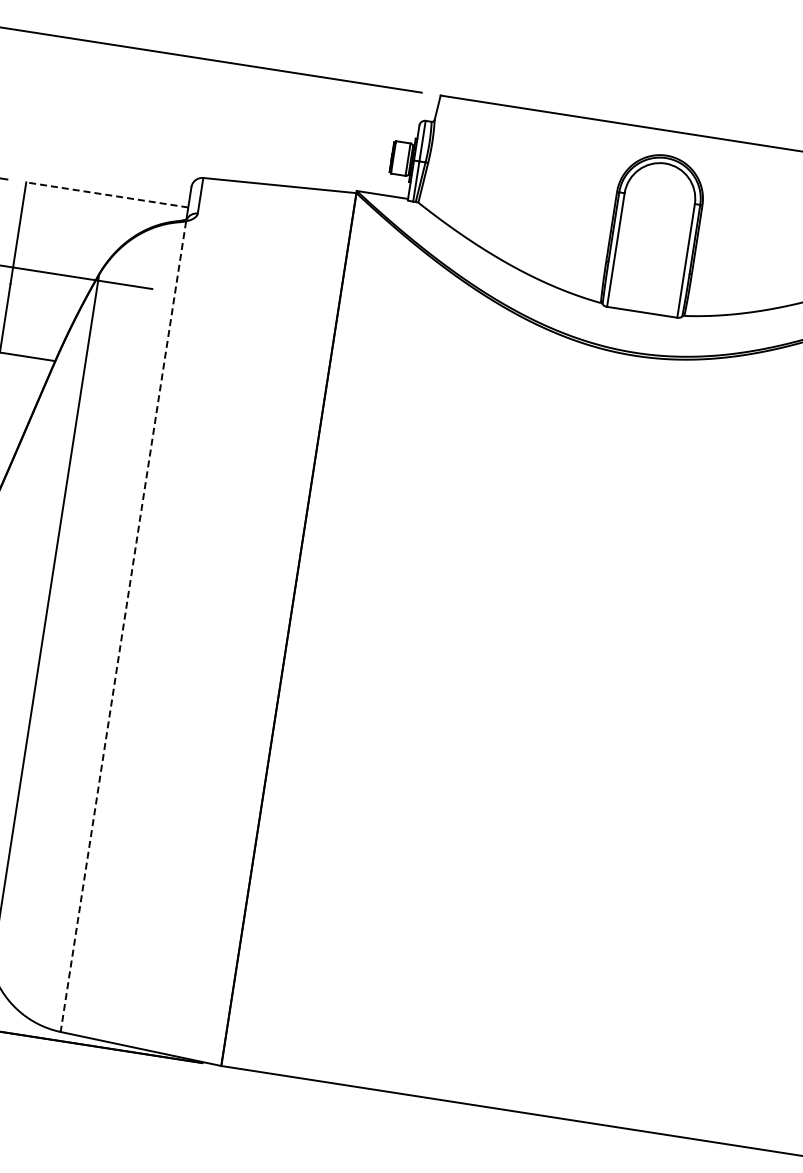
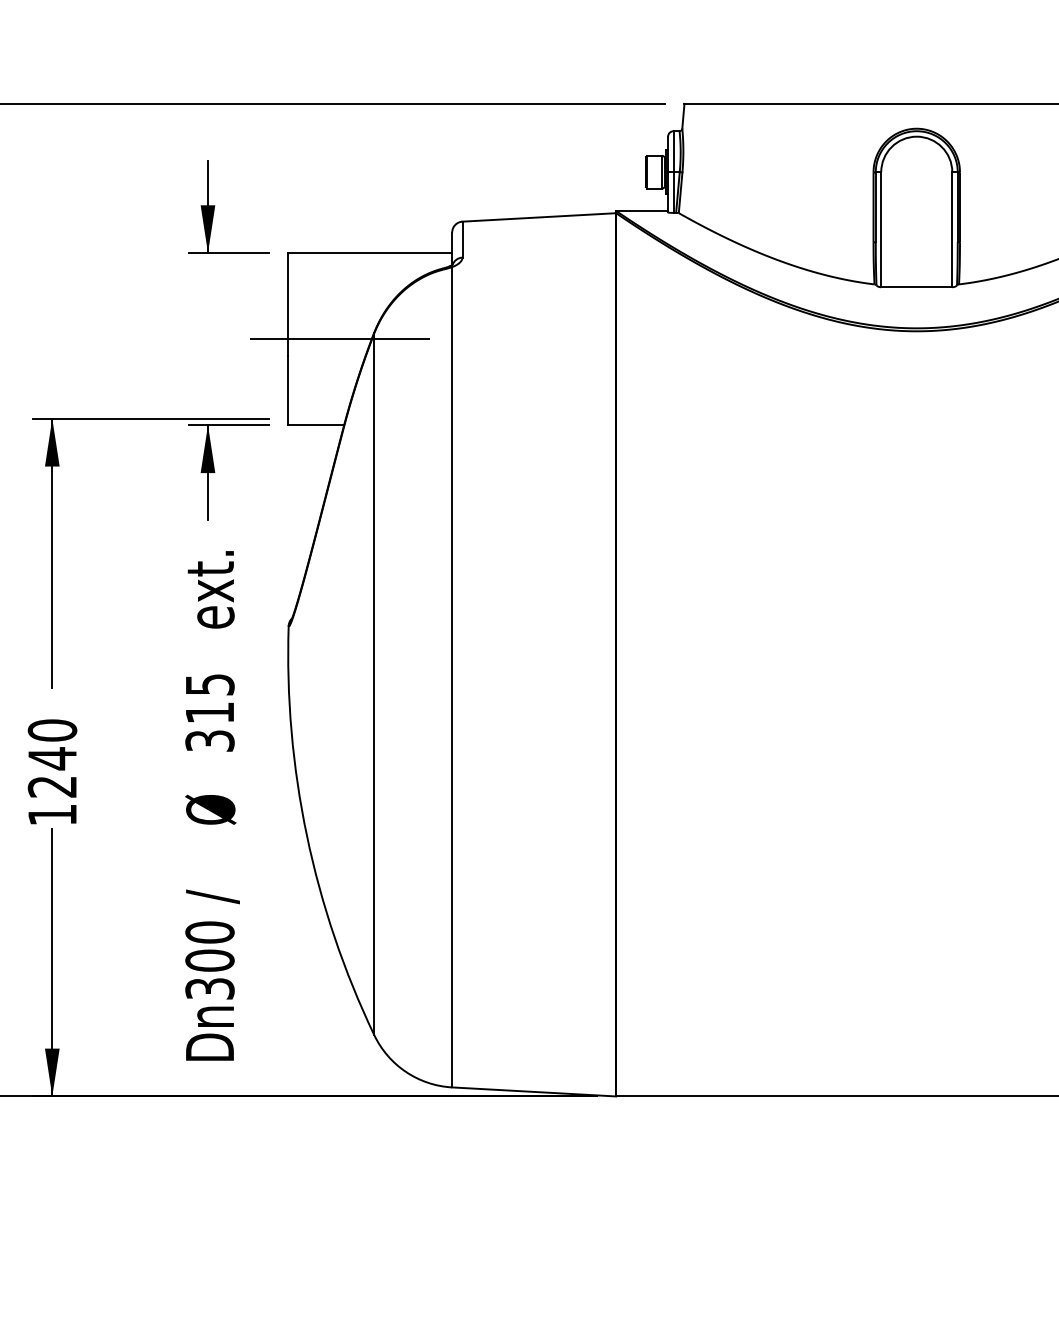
line: (107, 195) -> (370, 253), dashed -> solid
line: (123, 626) -> (452, 677), dashed -> solid

